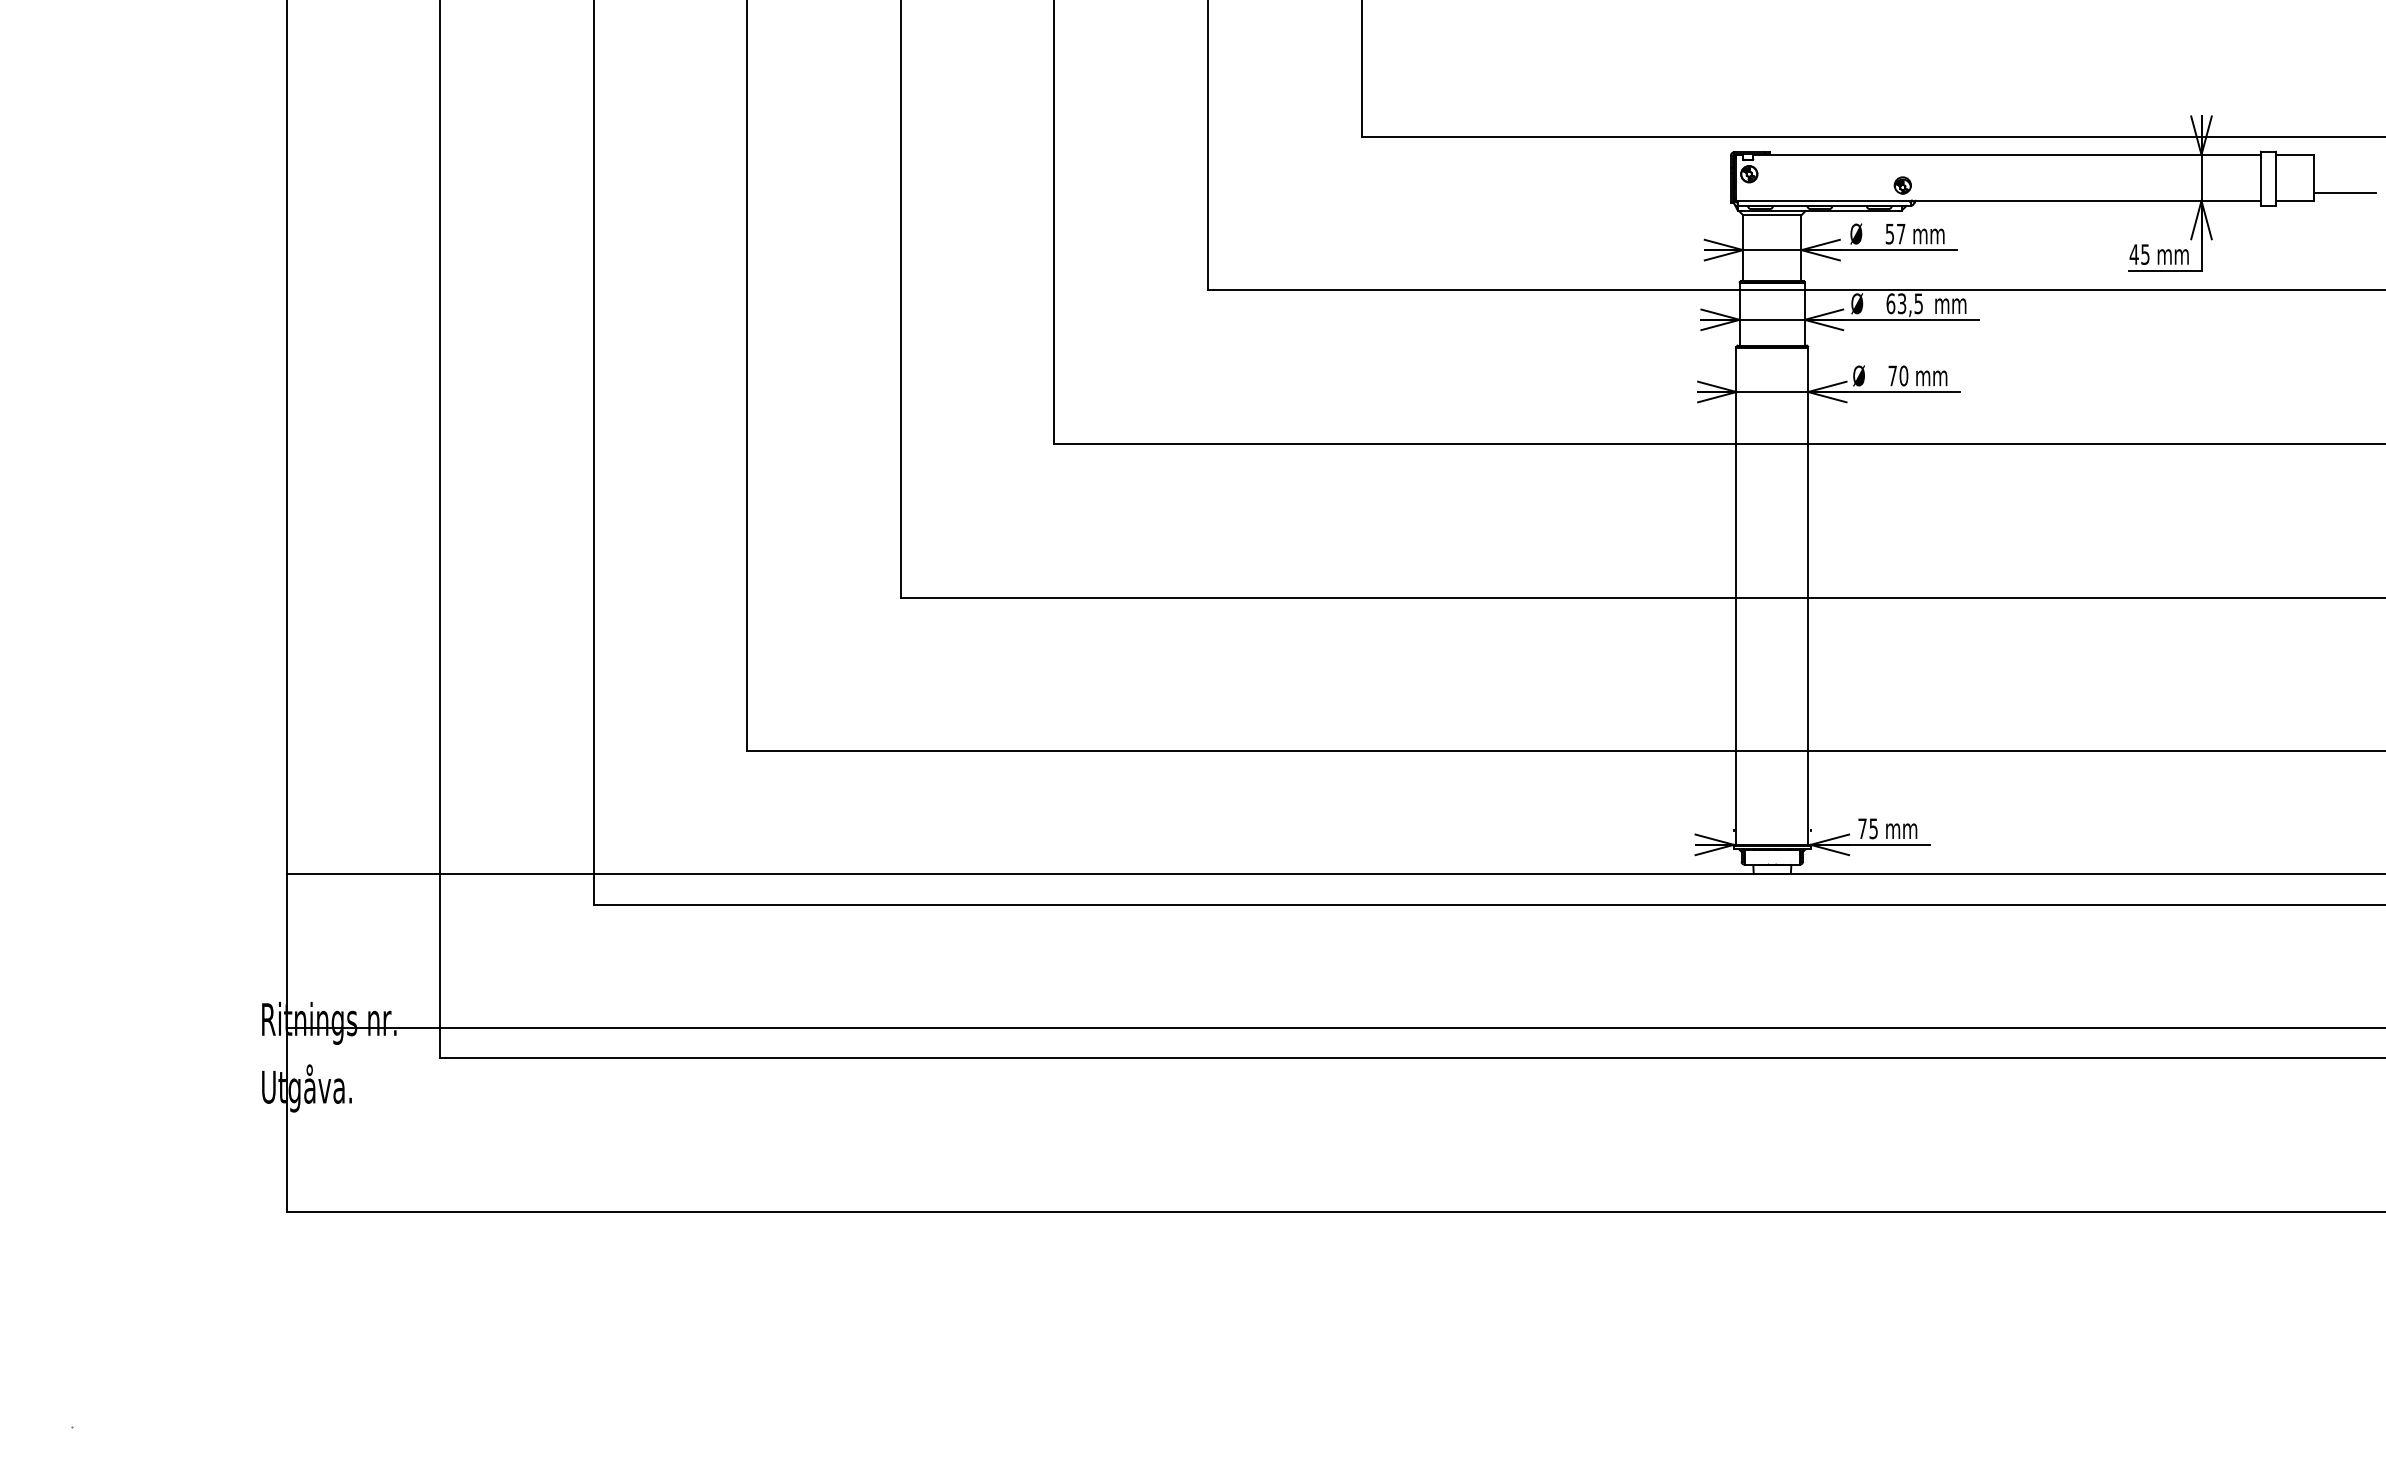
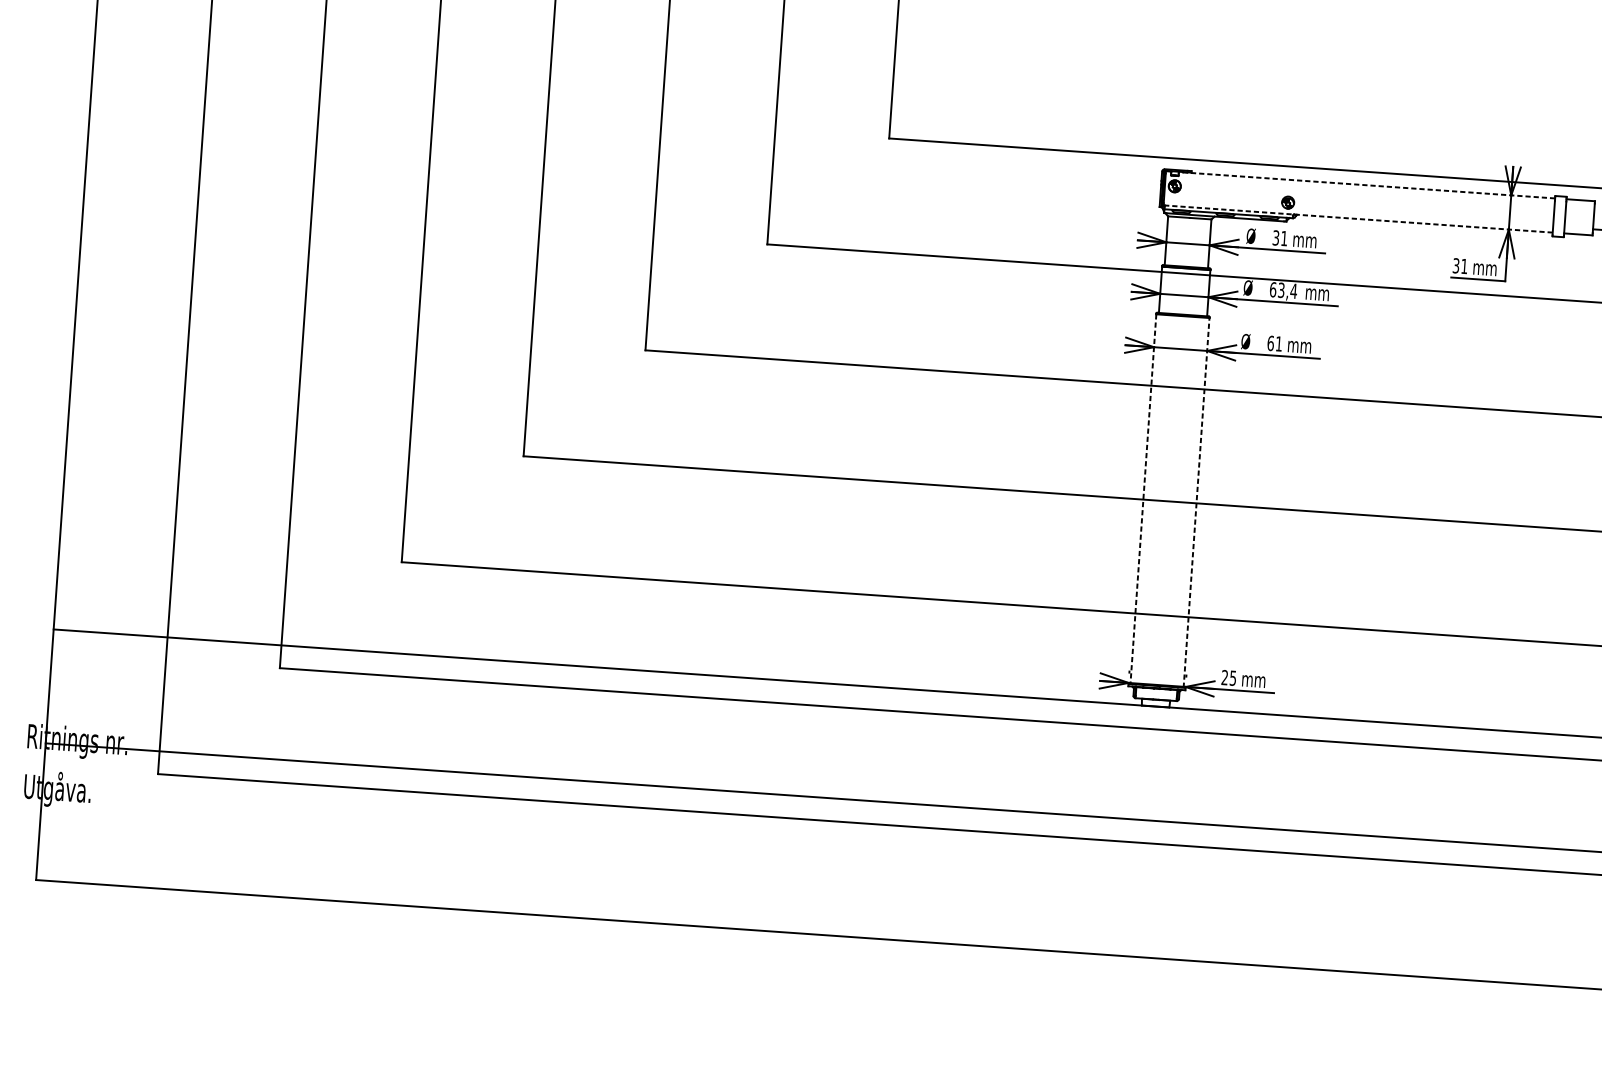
line: (2007, 154) -> (1367, 185), solid -> dashed
line: (1997, 200) -> (1357, 218), solid -> dashed
text: (1895, 233) -> (1280, 237), 57 -> 31
text: (2139, 254) -> (1460, 266), 45 -> 31
text: (1918, 303) -> (1293, 290), 63,5 -> 63,4
text: (1898, 375) -> (1275, 343), 70 -> 61
line: (1808, 596) -> (1196, 502), solid -> dashed
line: (1736, 597) -> (1143, 499), solid -> dashed
text: (1862, 828) -> (1224, 677), 75 -> 25

